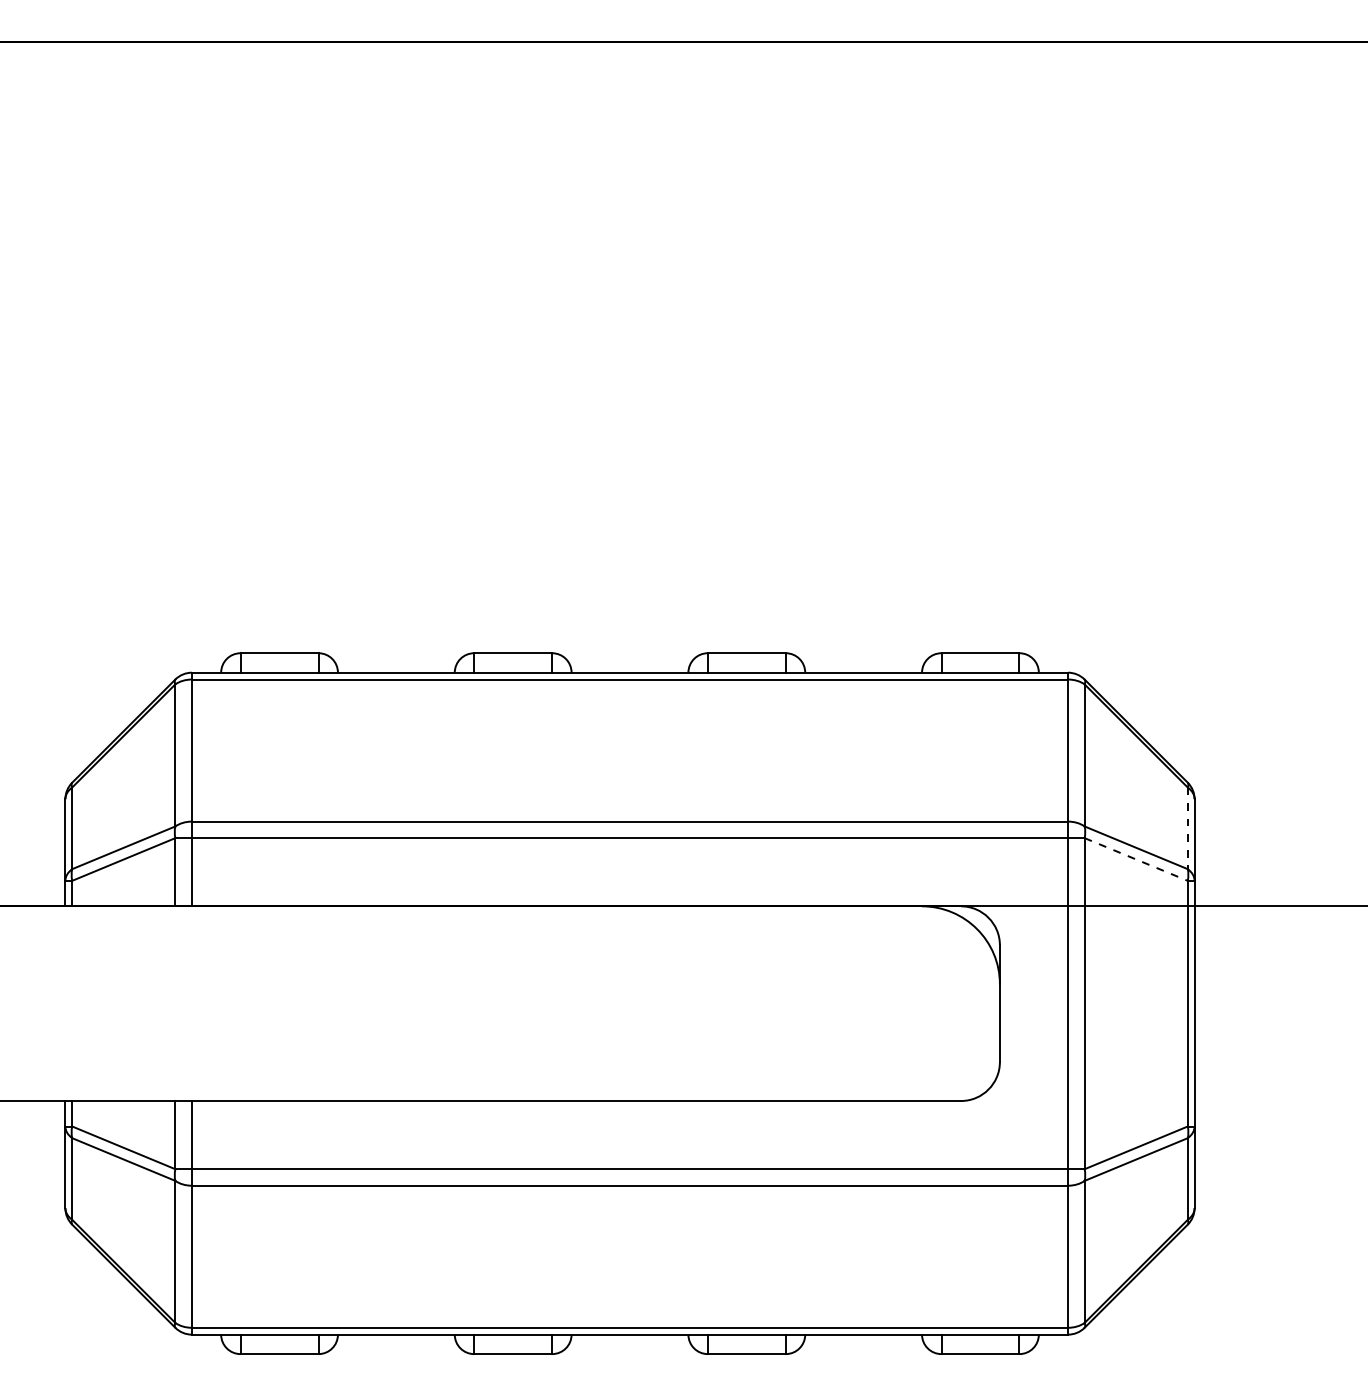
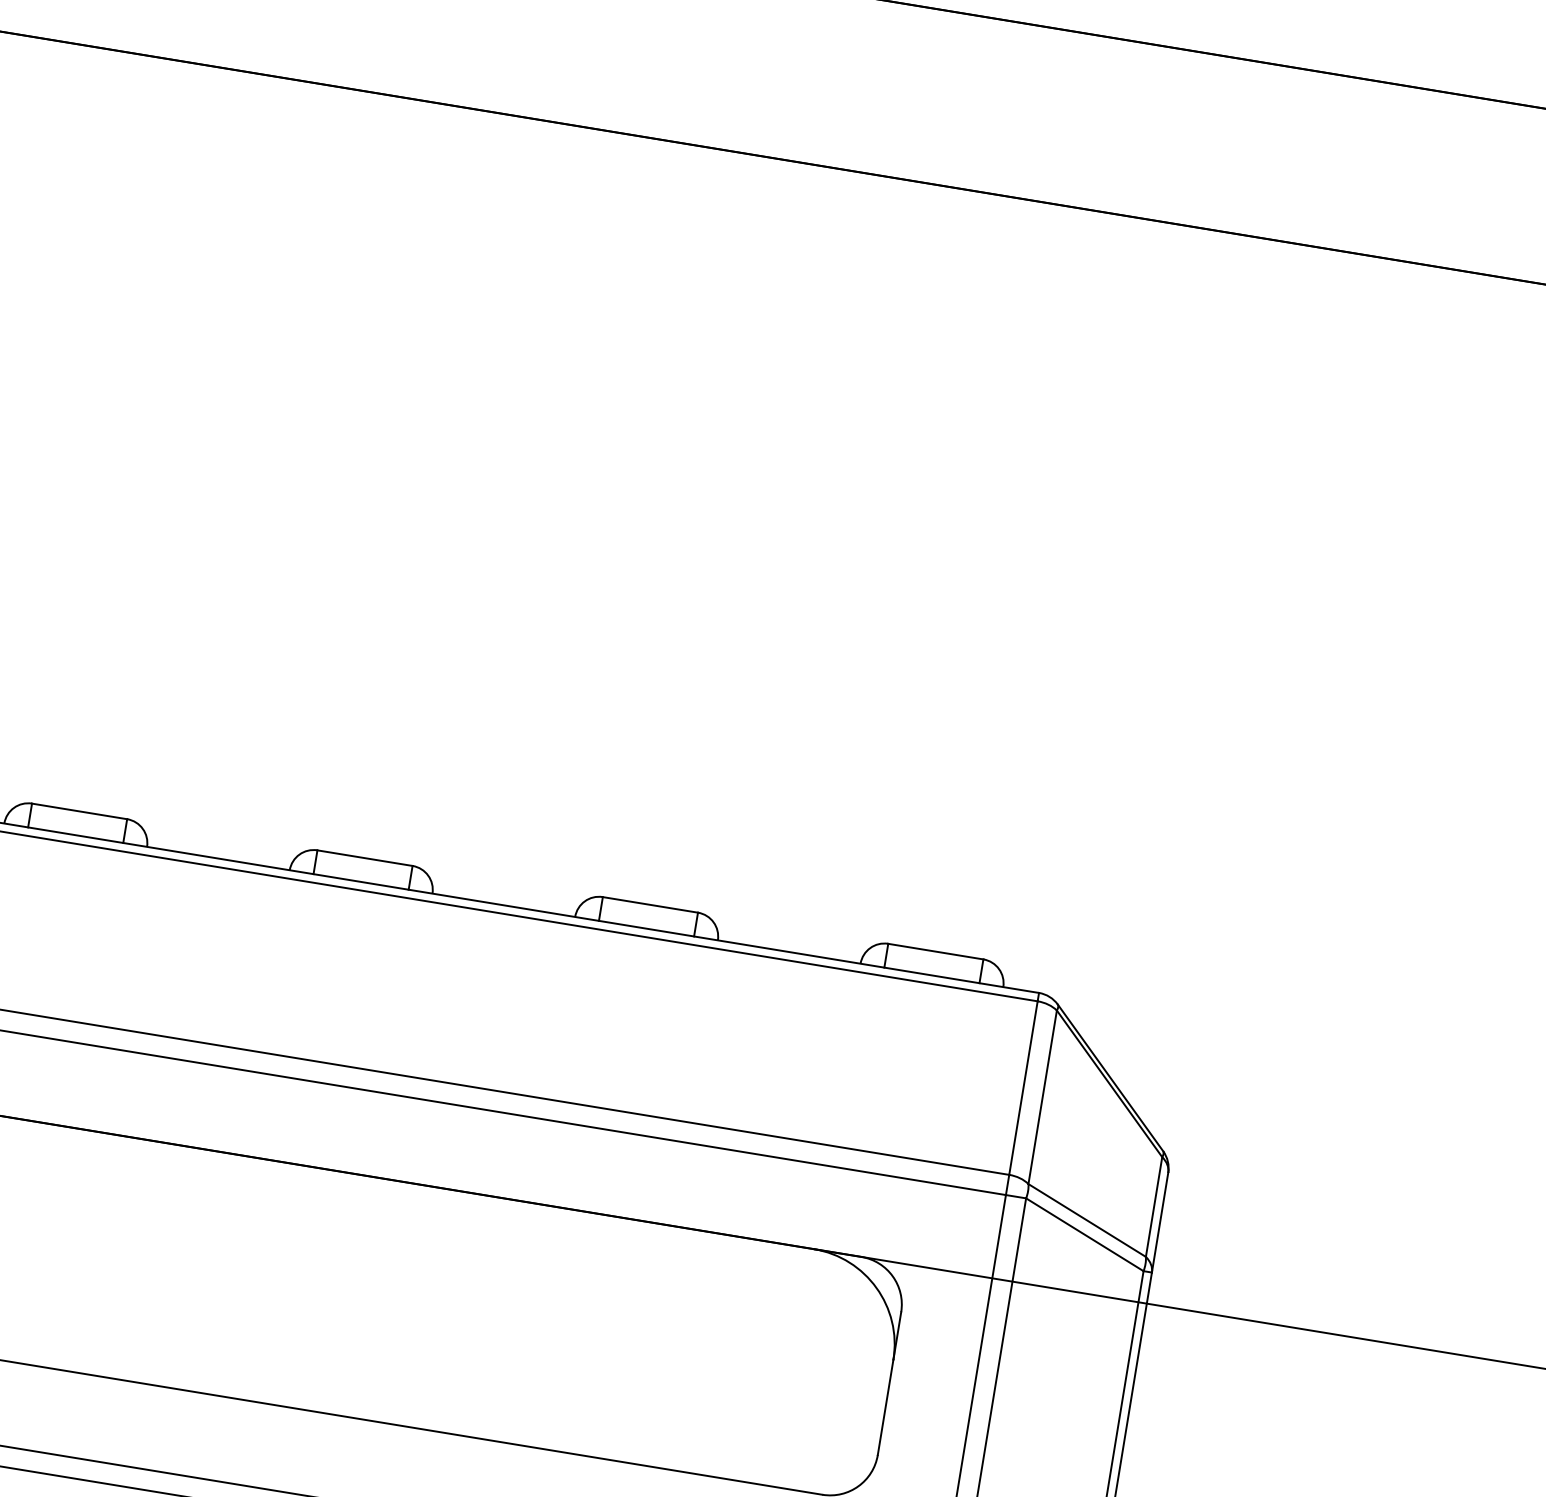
line: (1187, 828) -> (1153, 1207), dashed -> solid
line: (1136, 859) -> (1085, 1234), dashed -> solid

